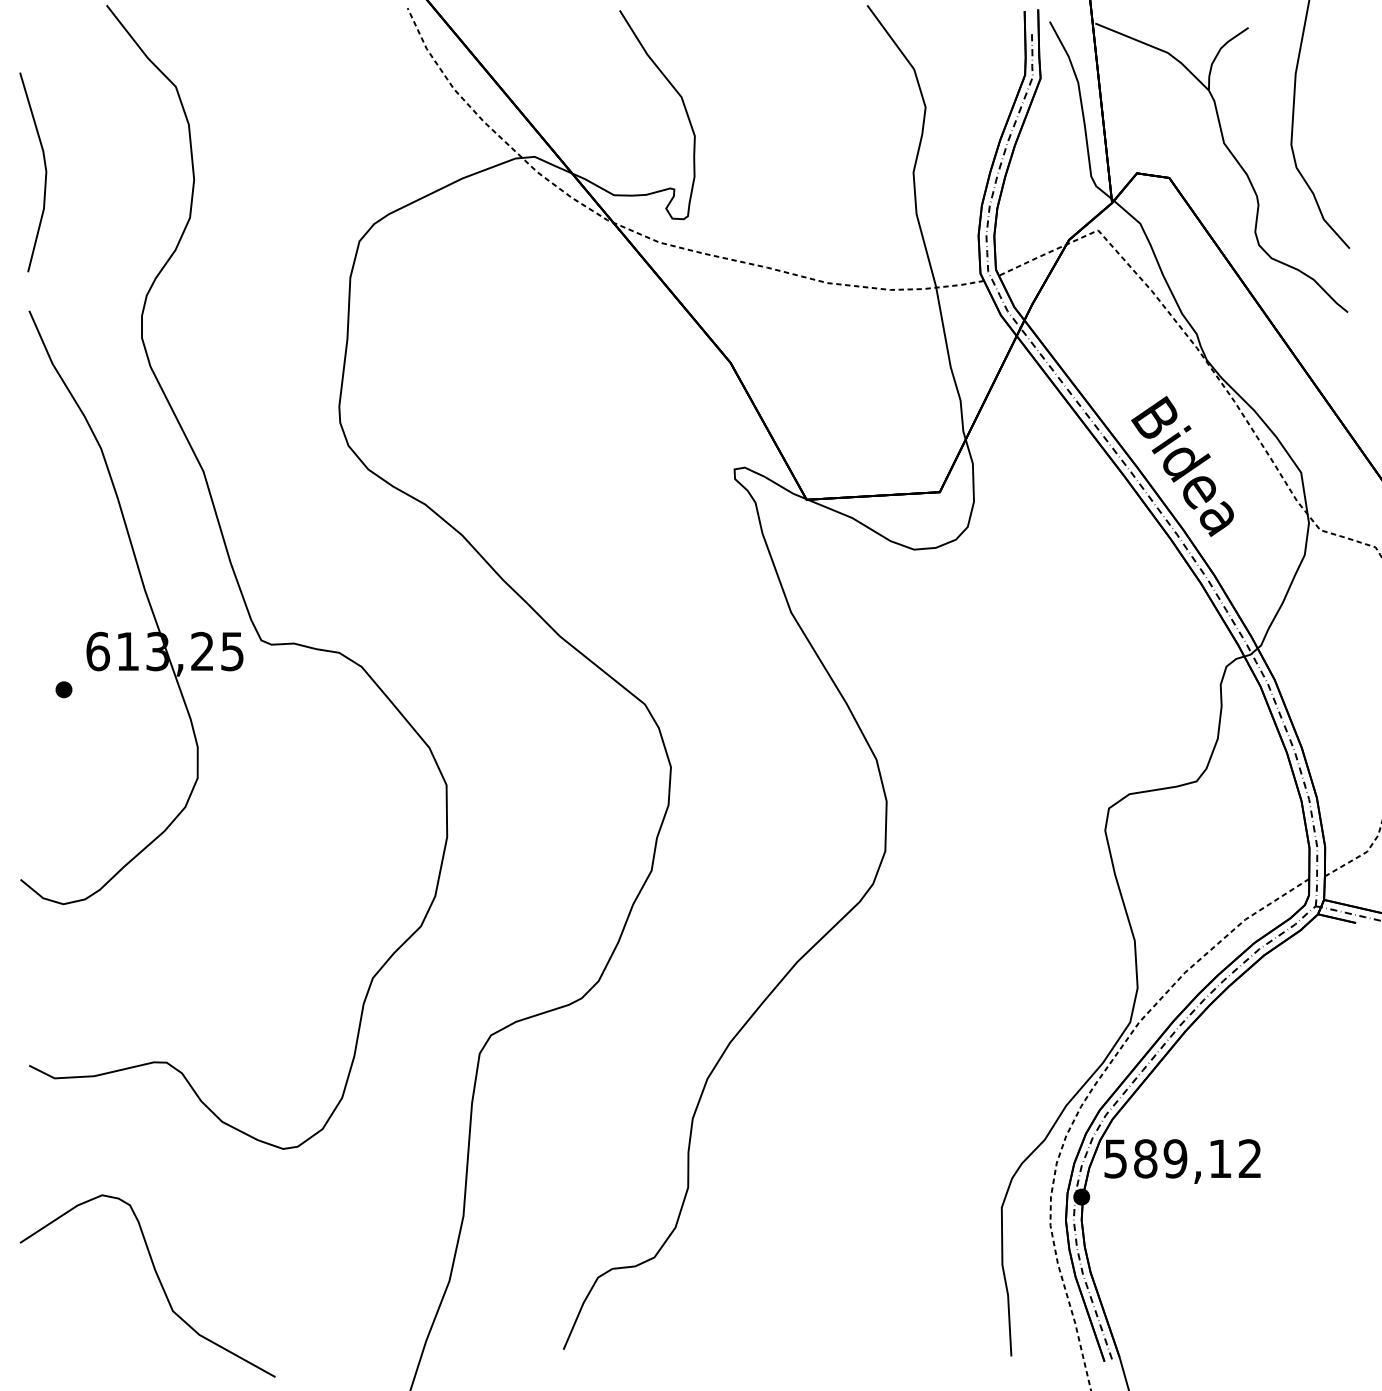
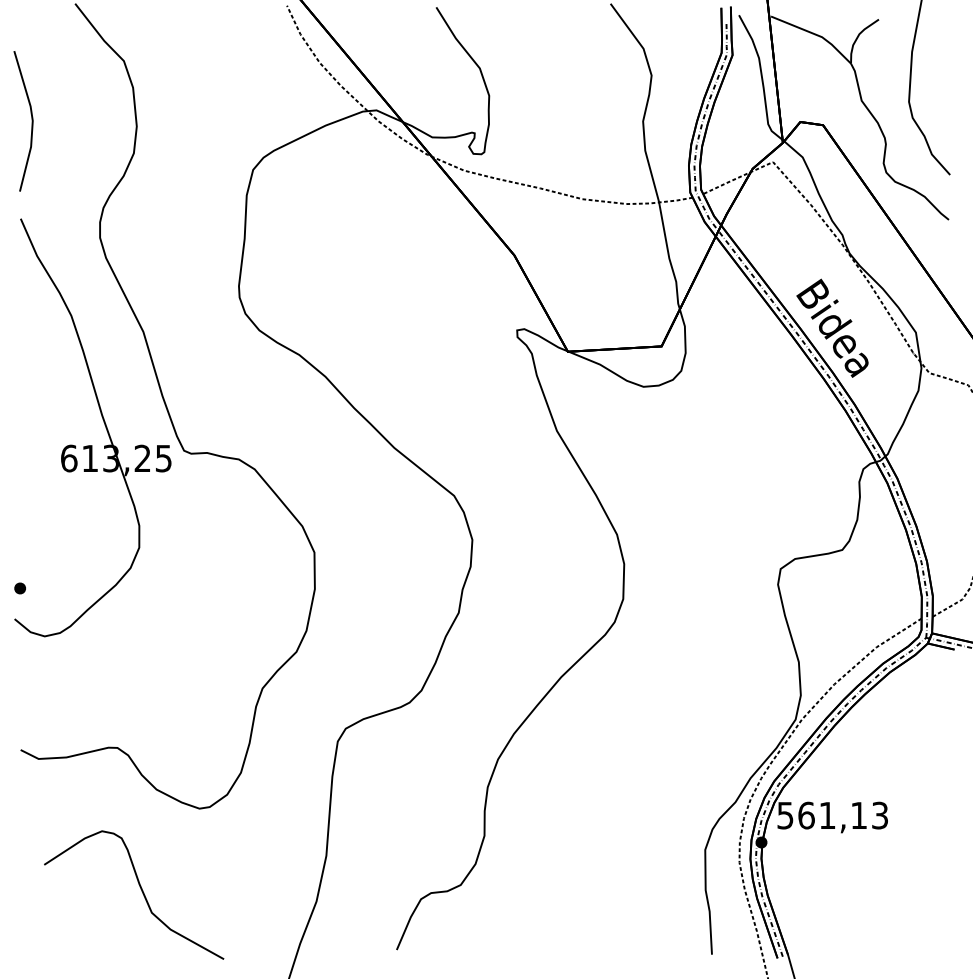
part: (63, 689) -> (19, 588), moved
text: (1196, 1158) -> (842, 815), 589,12 -> 561,13
curve: (158, 1280) -> (141, 891), moved

